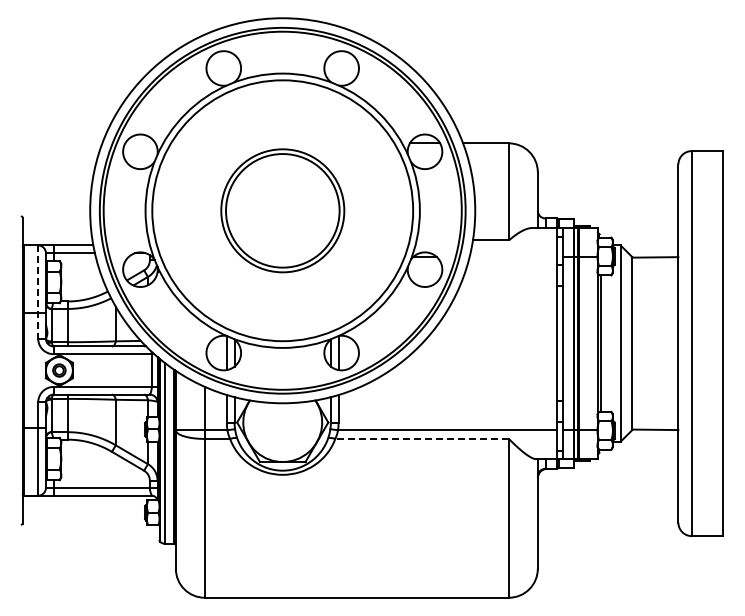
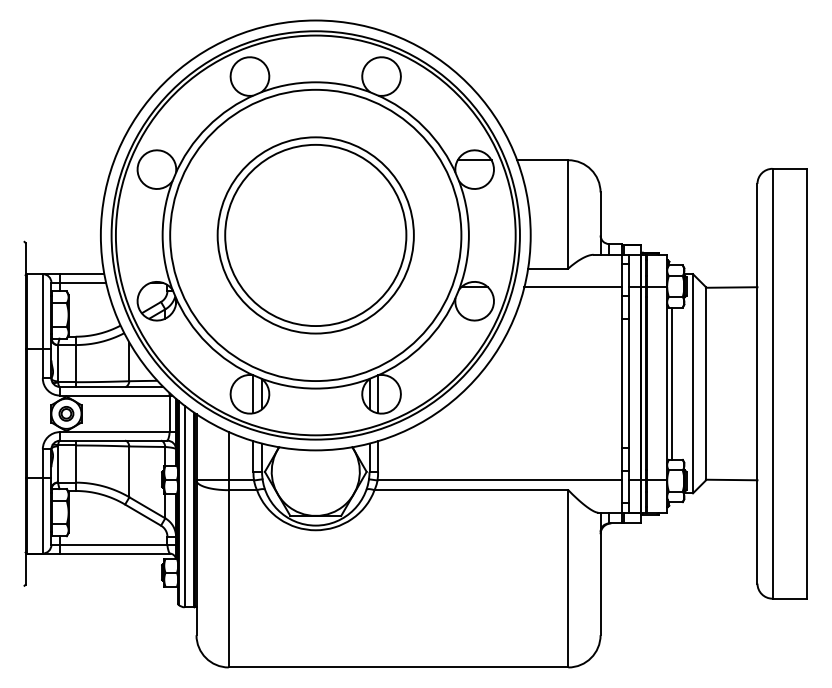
part: (282, 210) -> (315, 235), size x1.43
line: (513, 256) -> (573, 286), added
line: (38, 292) -> (43, 326), dashed -> solid
line: (422, 438) -> (471, 489), dashed -> solid

